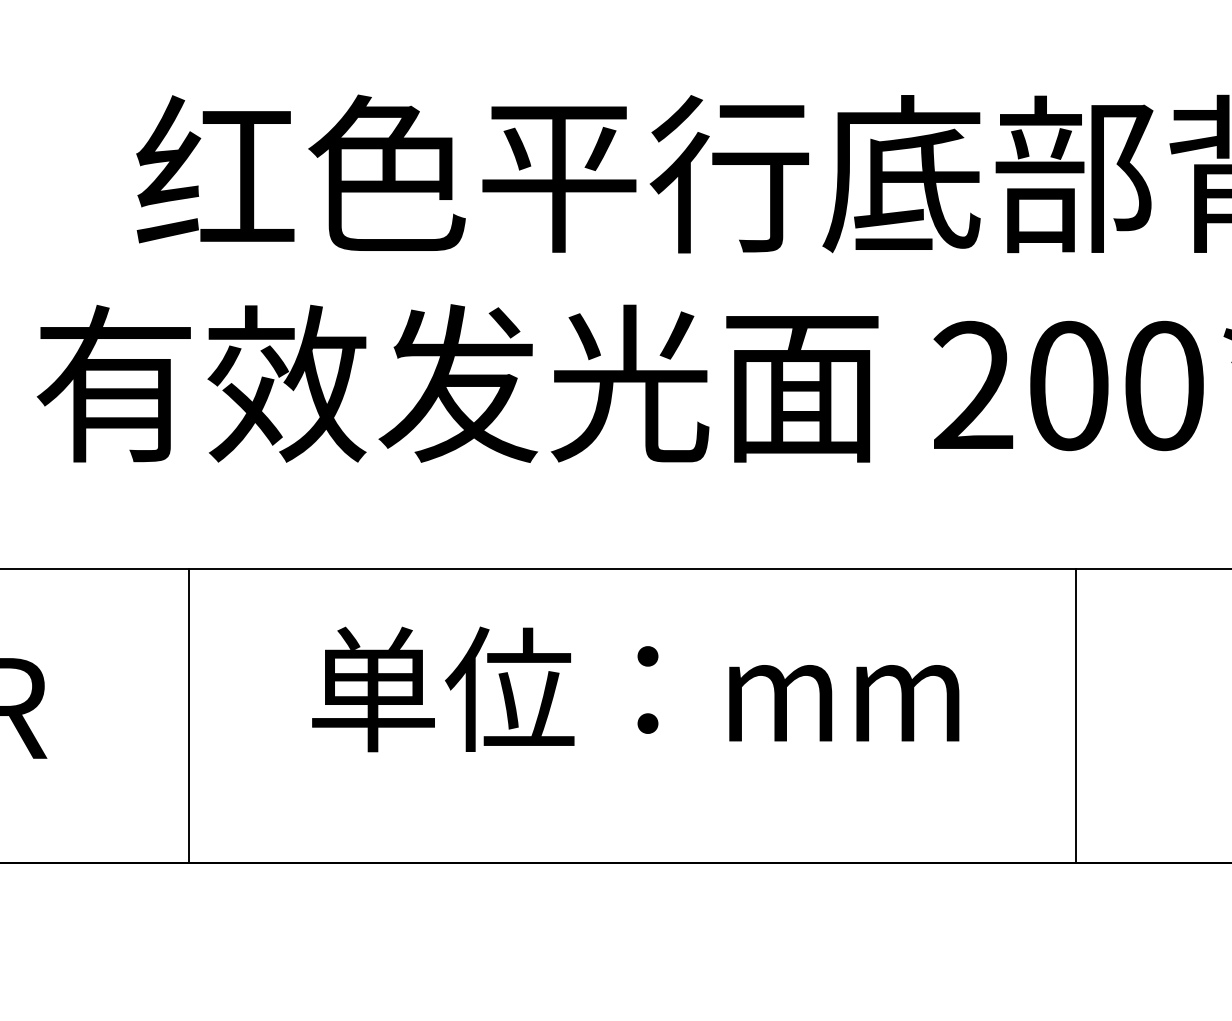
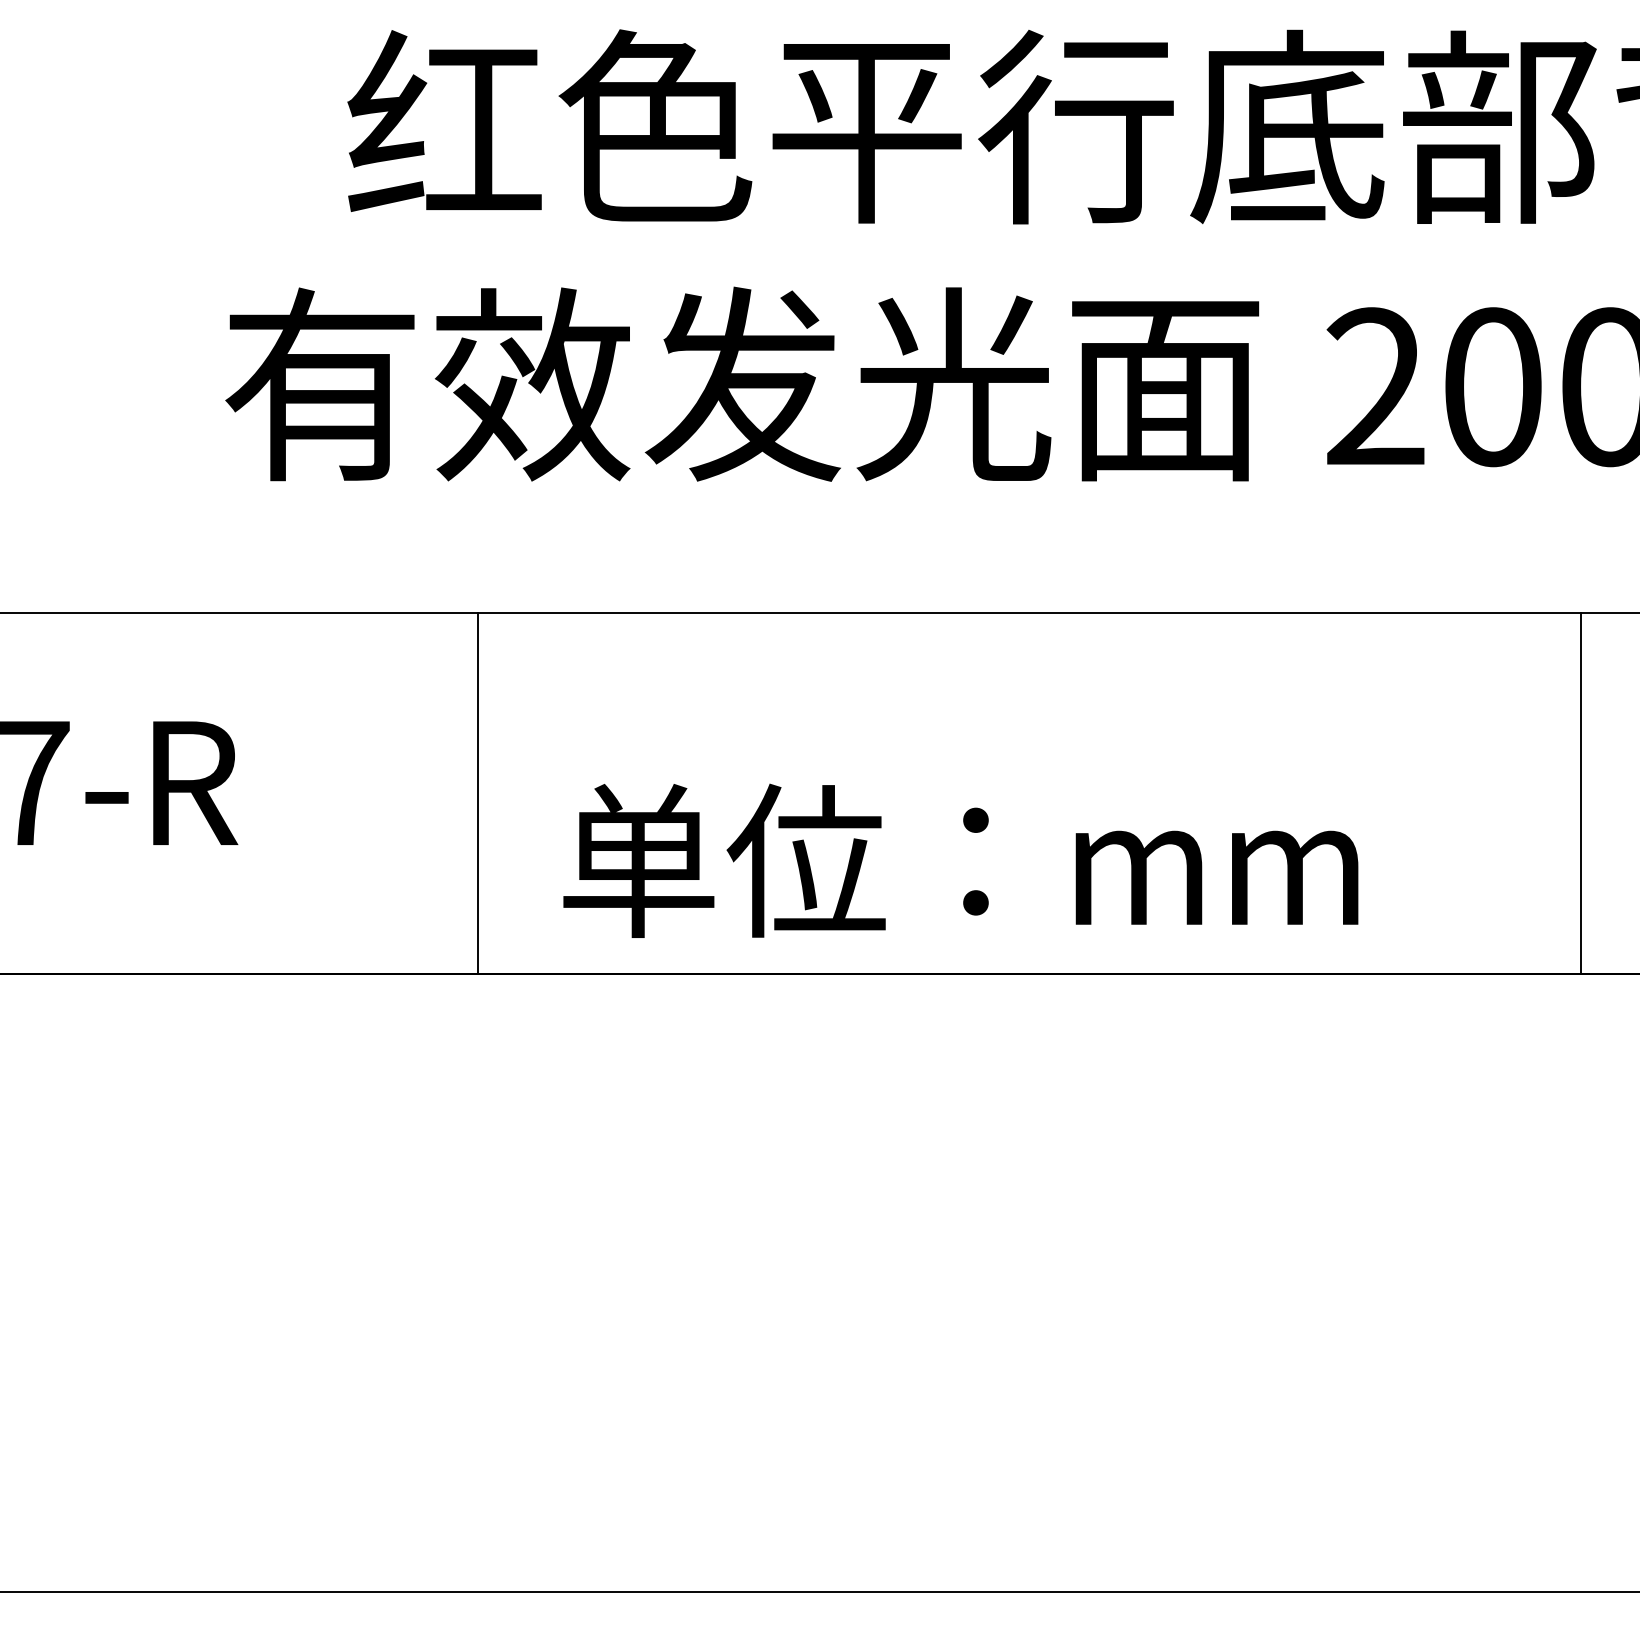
text: (635, 689) -> (960, 860), moved
line: (189, 715) -> (478, 792), moved
line: (1075, 715) -> (1580, 792), moved

